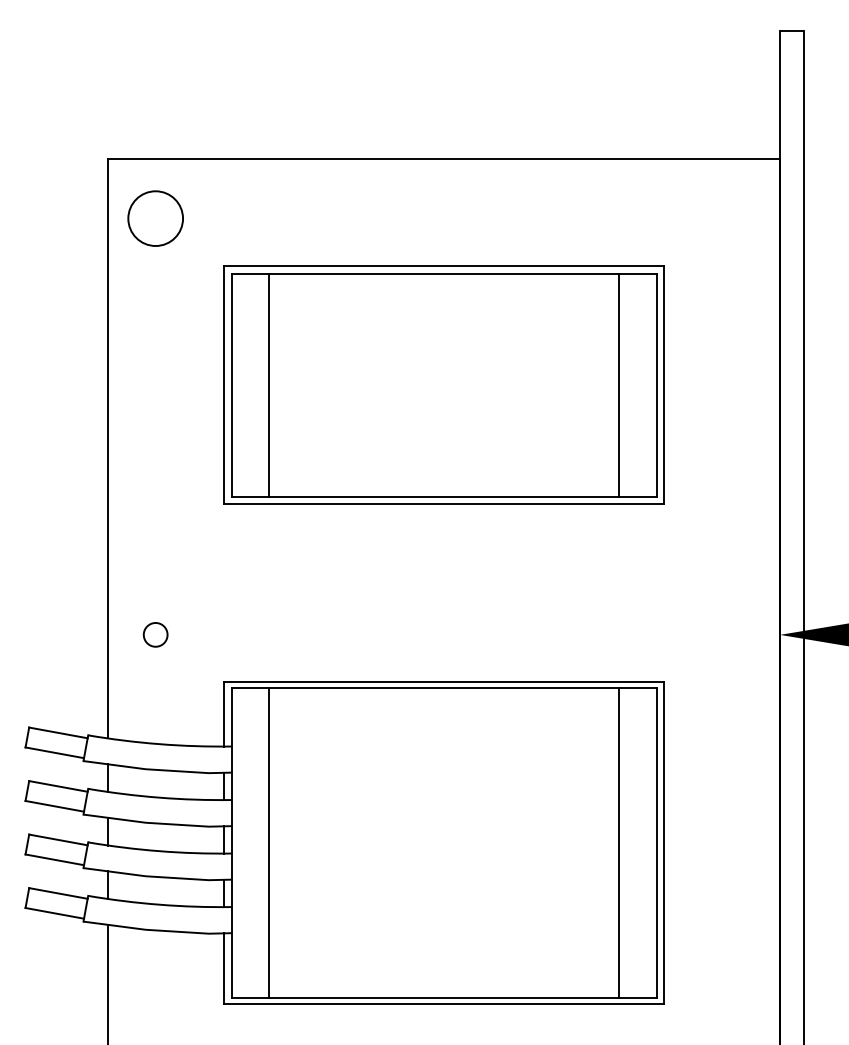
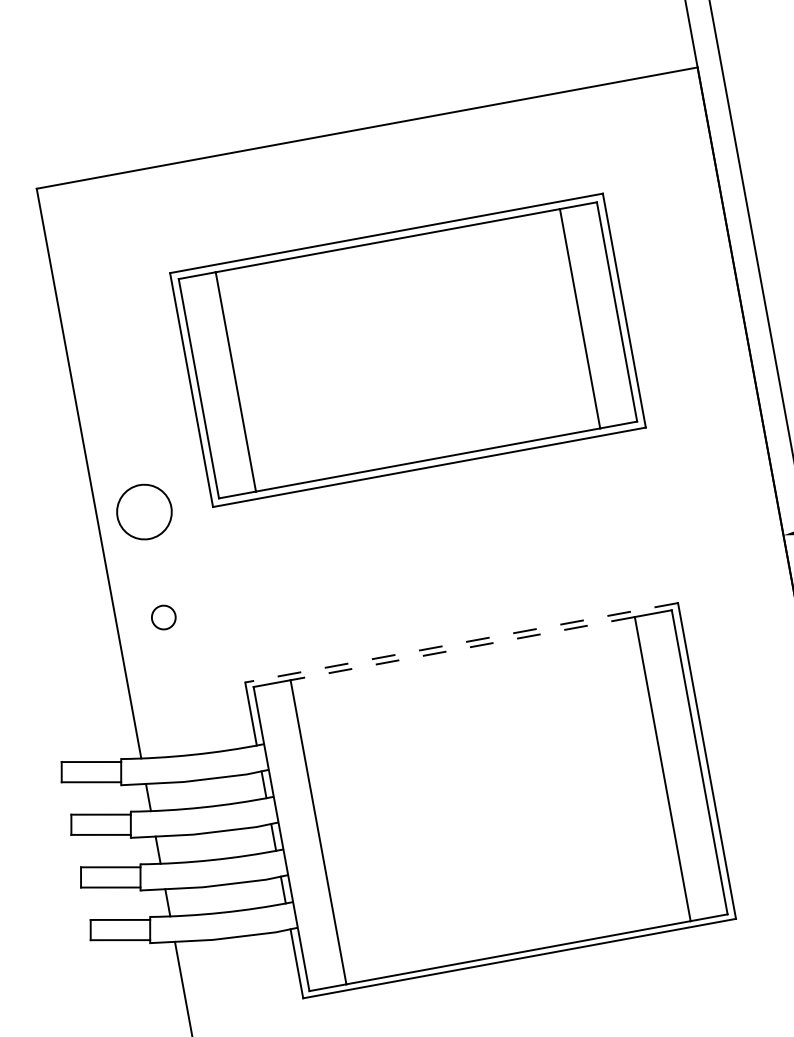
circle: (155, 218) -> (144, 511), moved
circle: (155, 634) -> (163, 617), moved
line: (443, 682) -> (461, 642), solid -> dashed
line: (444, 688) -> (463, 648), solid -> dashed

